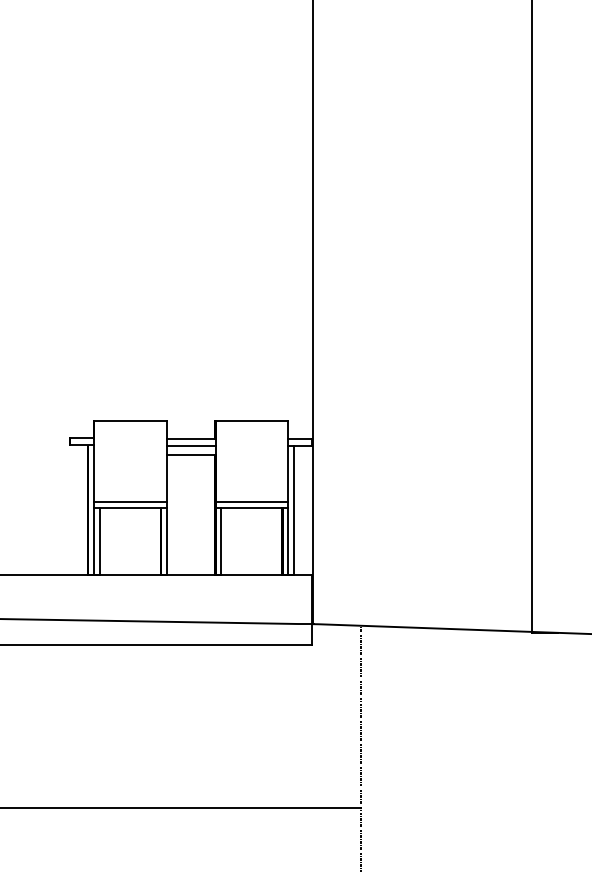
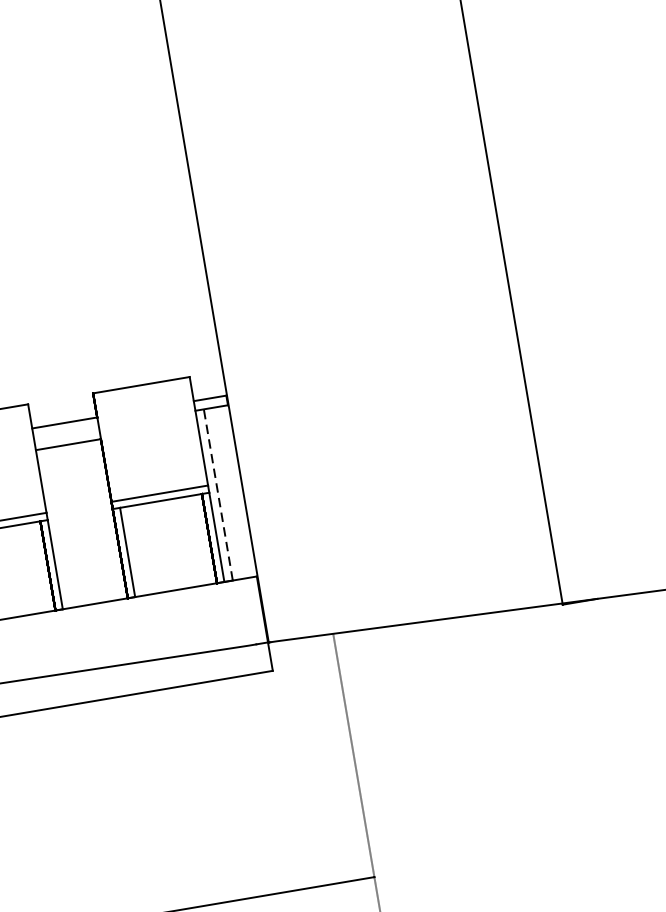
line: (190, 446) -> (65, 433), removed
line: (294, 509) -> (218, 493), solid -> dashed

